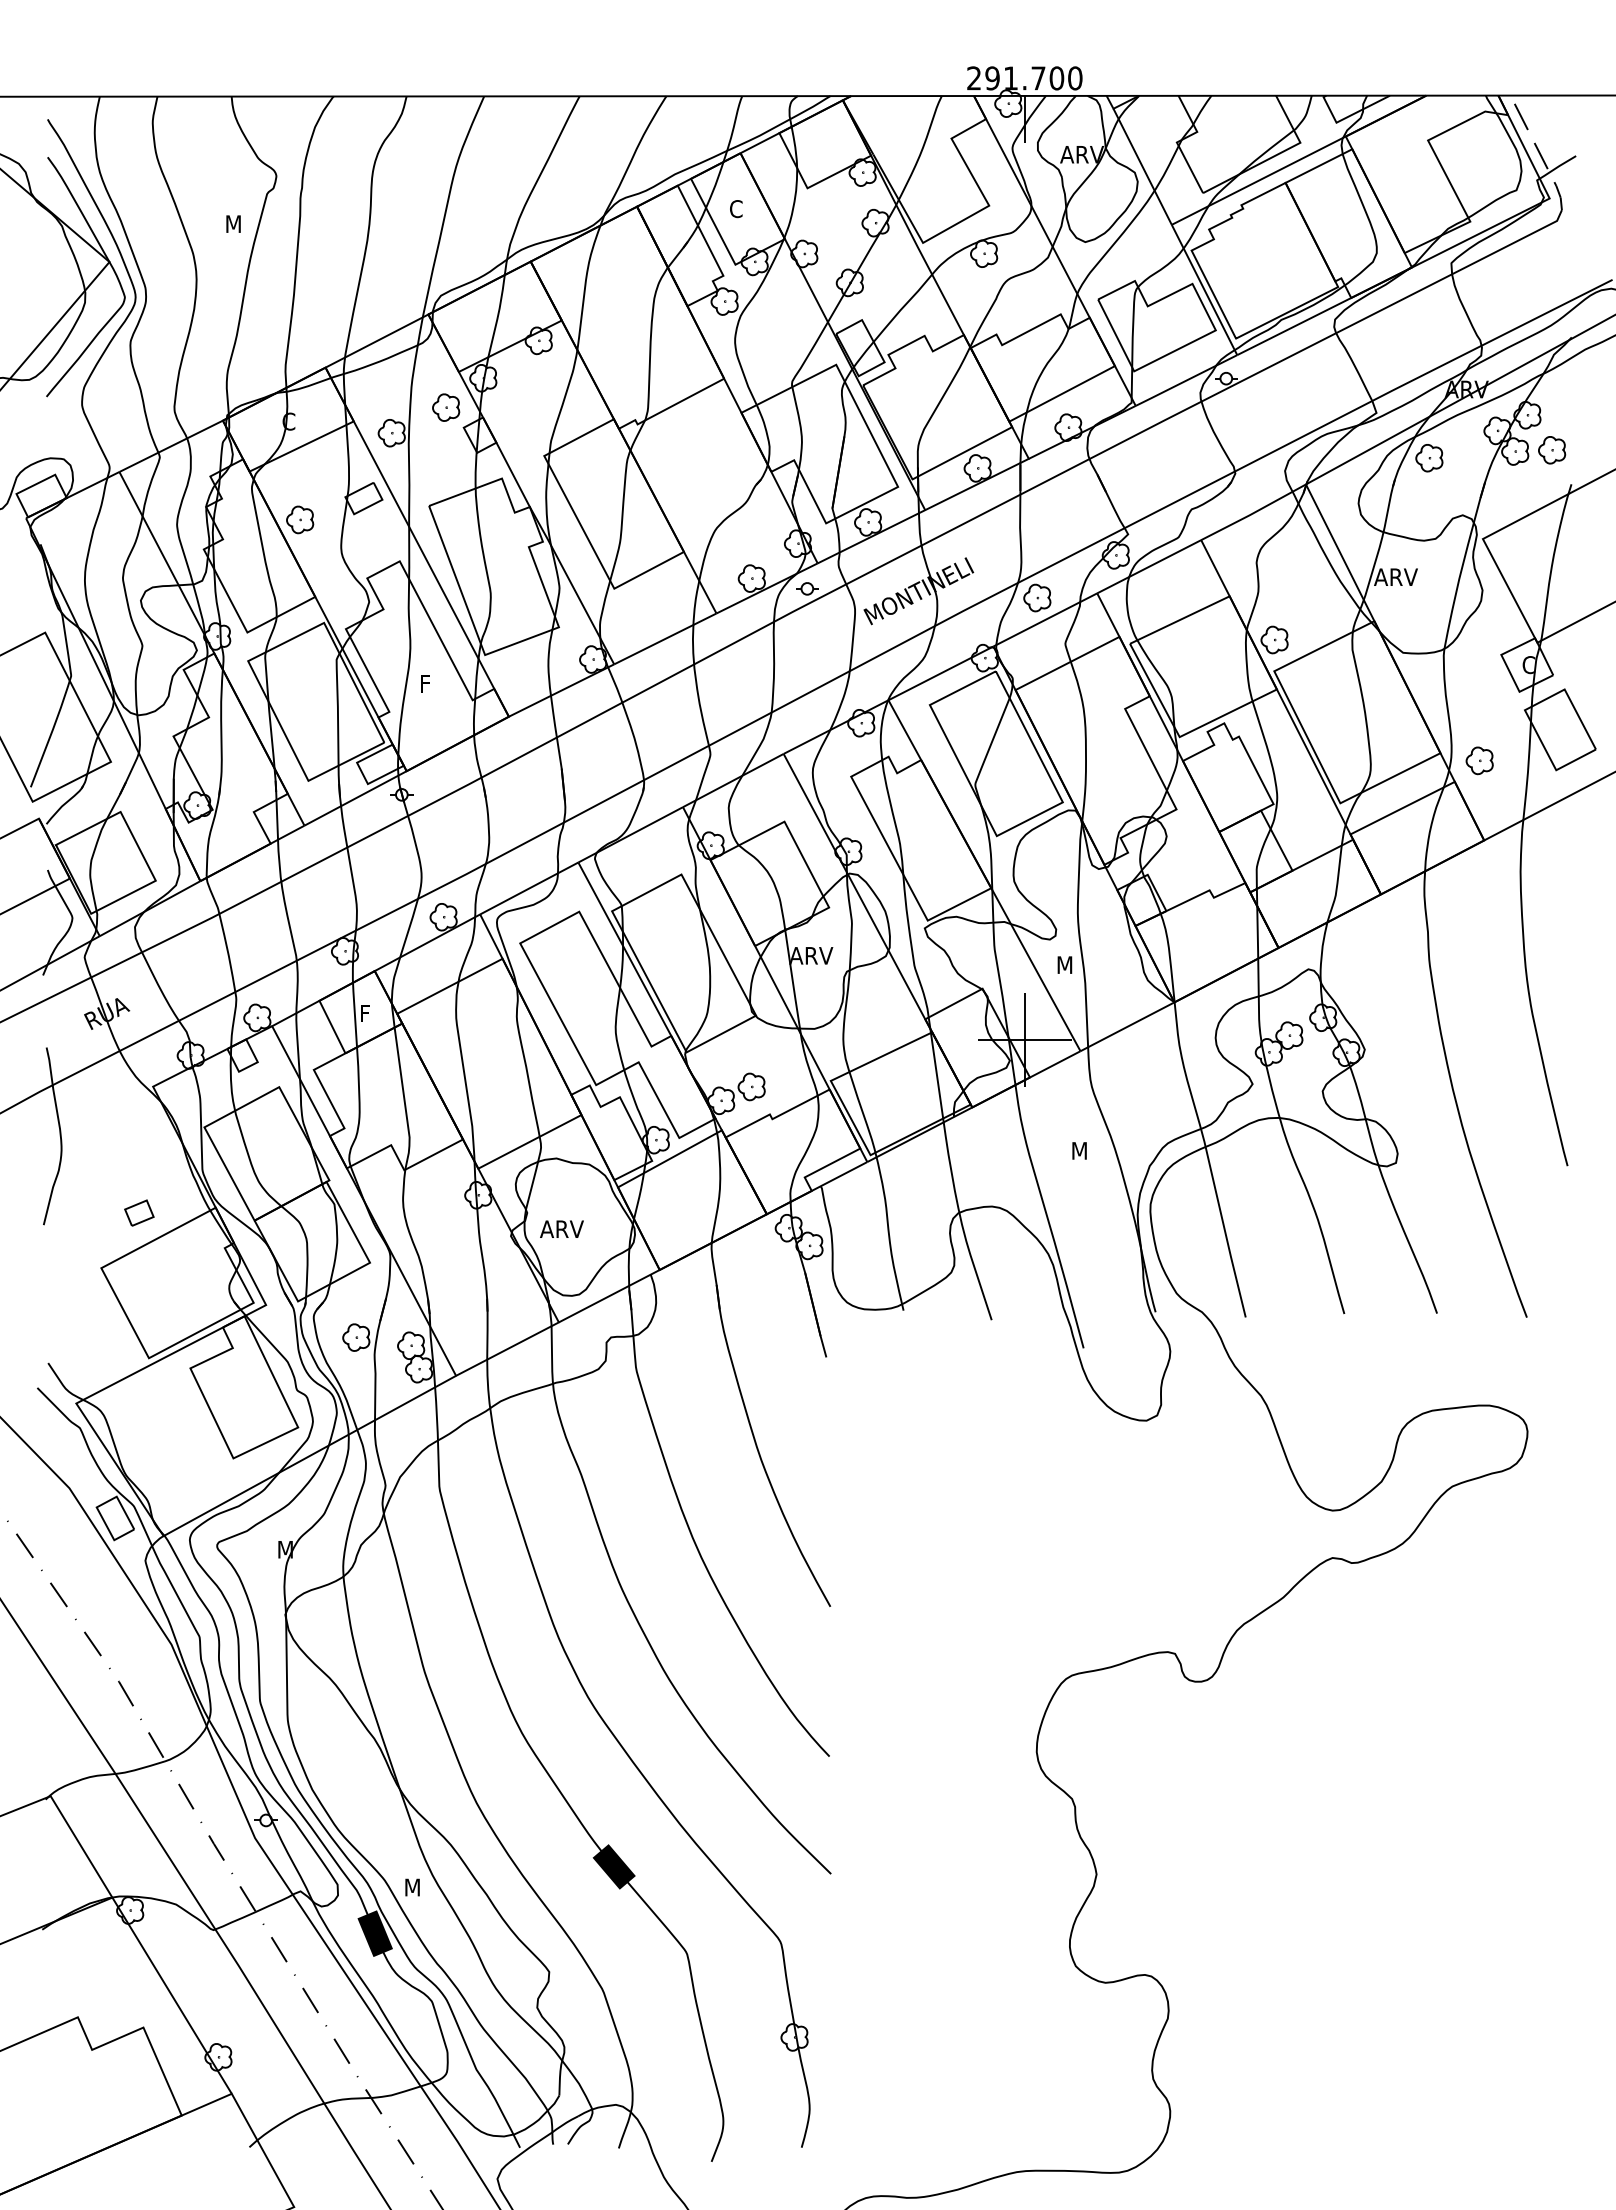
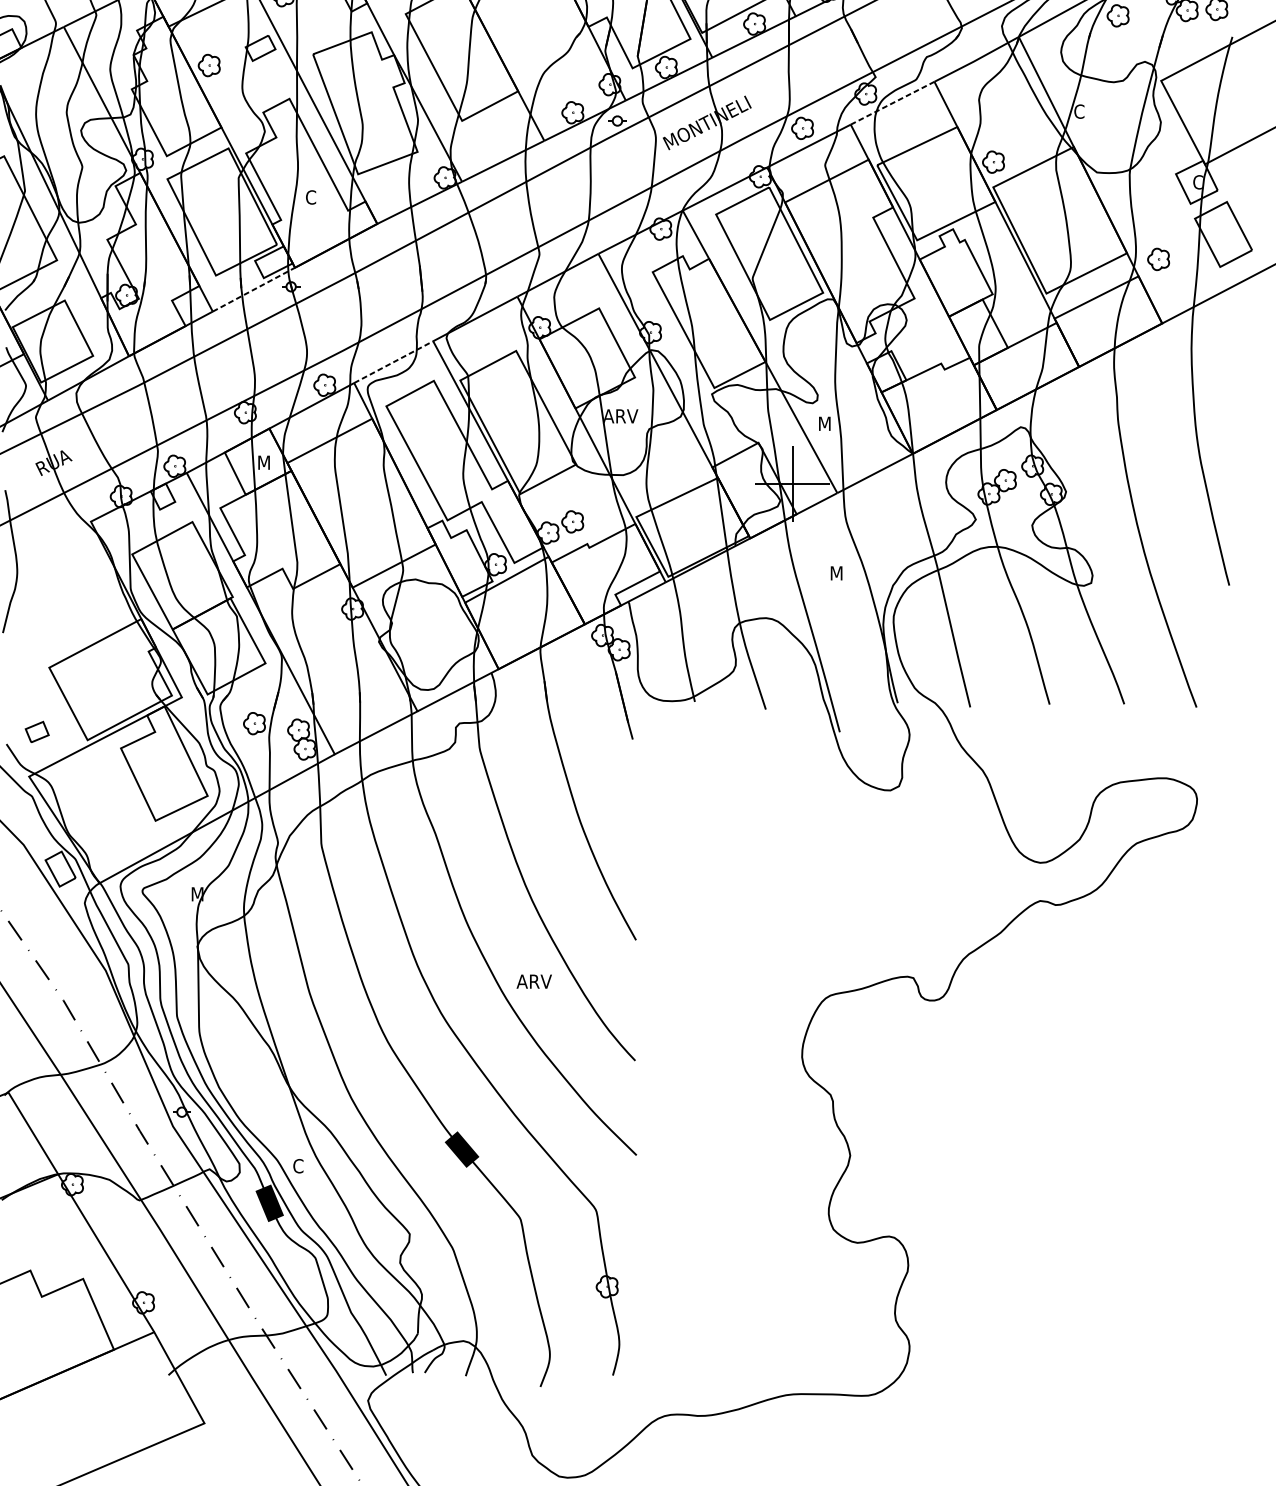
line: (1149, 566) -> (892, 103), solid -> dashed
text: (1395, 577) -> (1090, 111), ARV -> C
text: (426, 683) -> (310, 197), F -> C
line: (355, 798) -> (253, 289), solid -> dashed
line: (529, 888) -> (393, 362), solid -> dashed
text: (368, 1013) -> (264, 462), F -> M
part: (139, 1212) -> (37, 731), moved
text: (561, 1228) -> (533, 981), moved
text: (411, 1887) -> (298, 1166), M -> C

